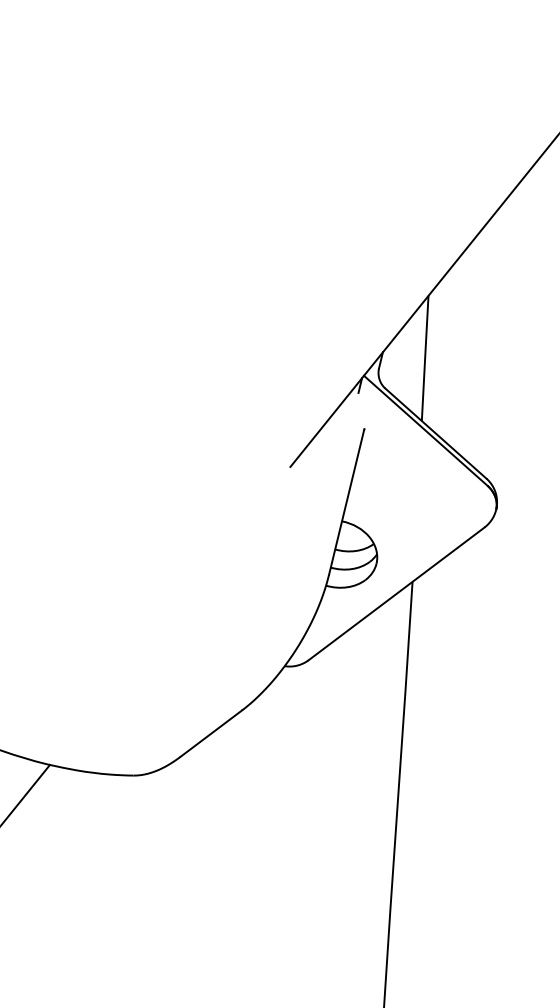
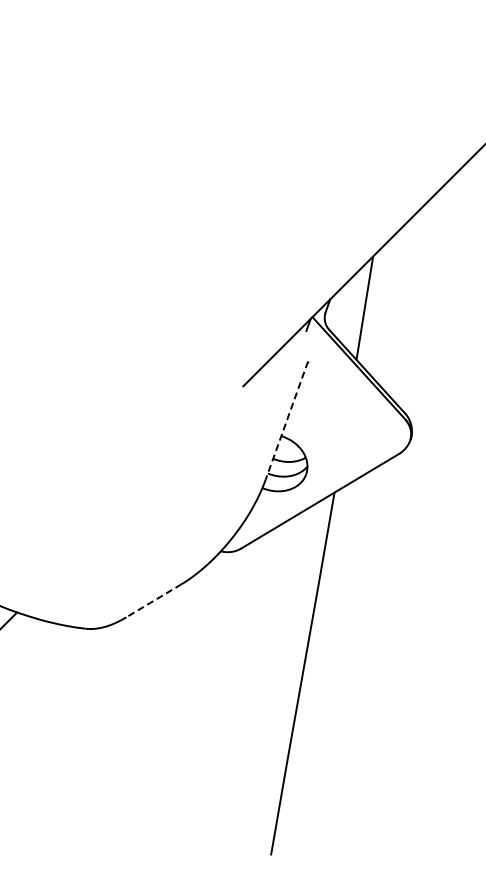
line: (346, 502) -> (286, 420), solid -> dashed
line: (210, 734) -> (153, 601), solid -> dashed

